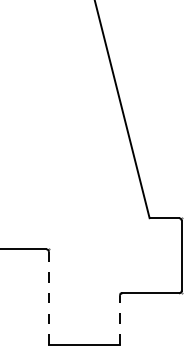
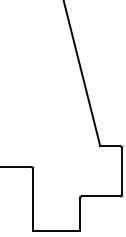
line: (48, 299) -> (32, 200), dashed -> solid
line: (120, 318) -> (80, 213), dashed -> solid

